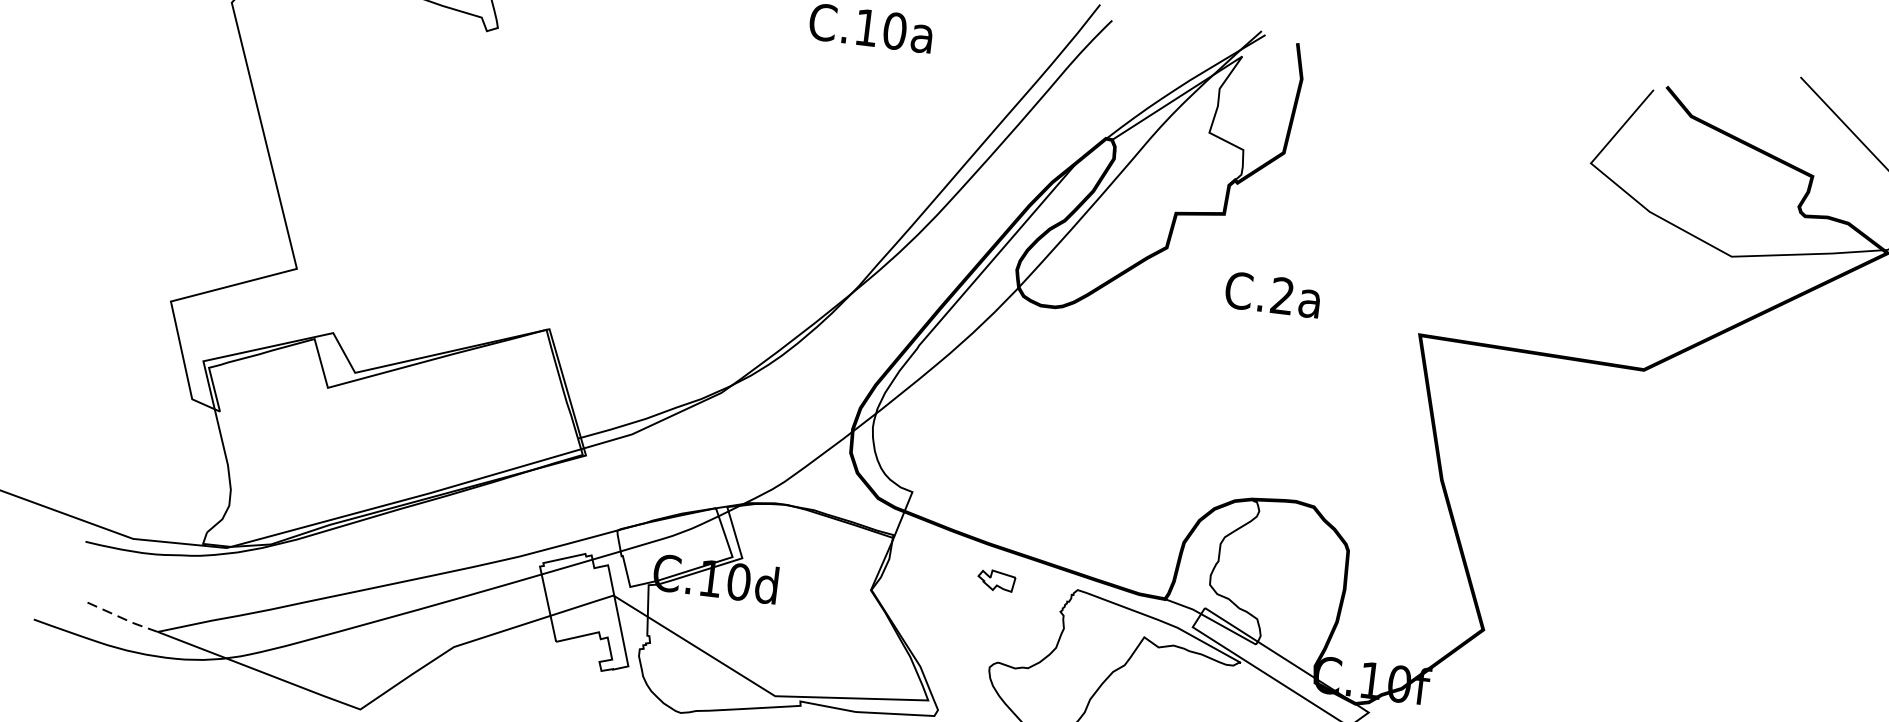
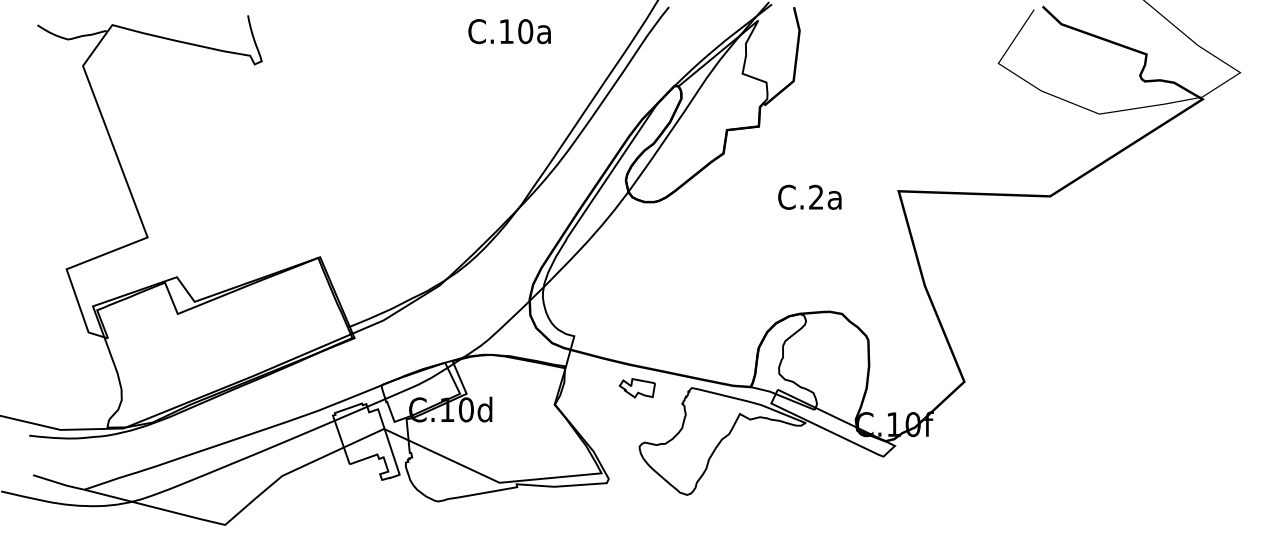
text: (1272, 293) -> (809, 196), moved
part: (995, 580) -> (636, 388), size x1.43
line: (121, 618) -> (59, 483), dashed -> solid

